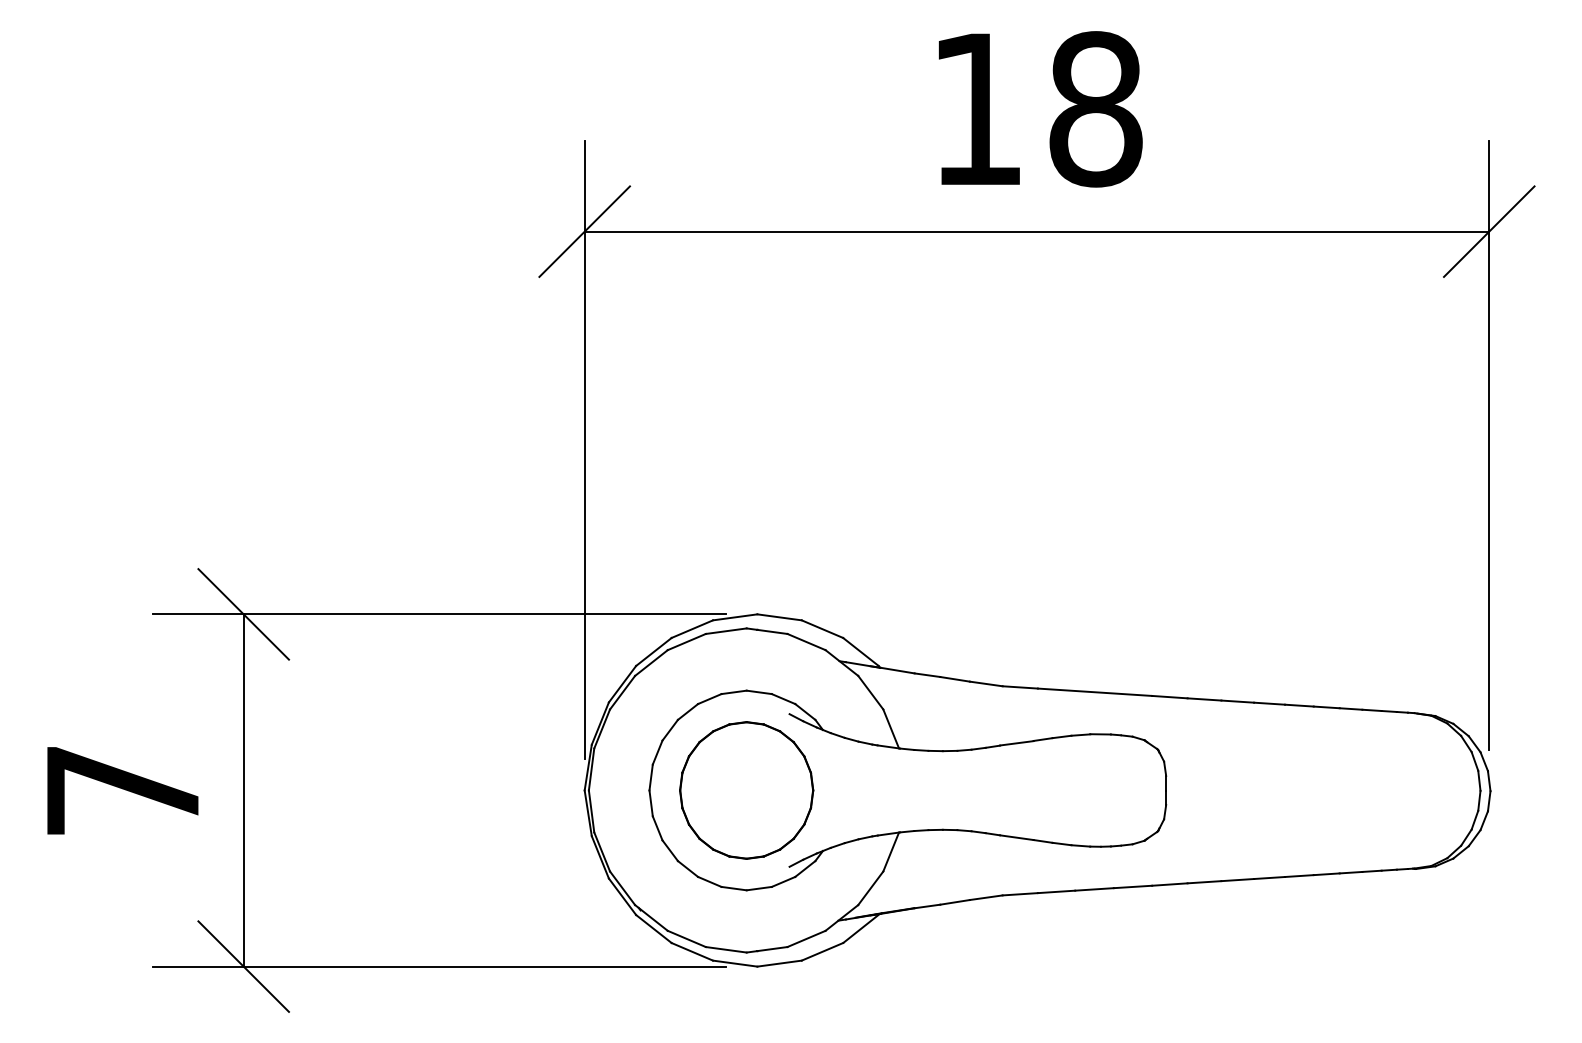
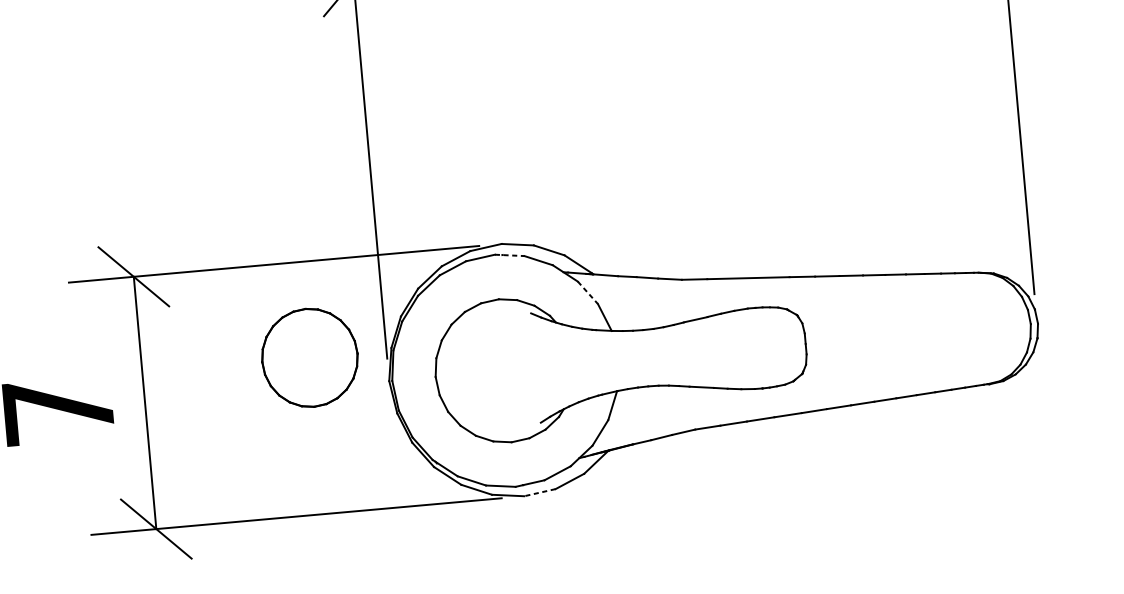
line: (767, 631) -> (510, 255), solid -> dashed
line: (870, 692) -> (587, 292), solid -> dashed
part: (746, 790) -> (309, 357), moved
line: (779, 963) -> (539, 492), solid -> dashed

